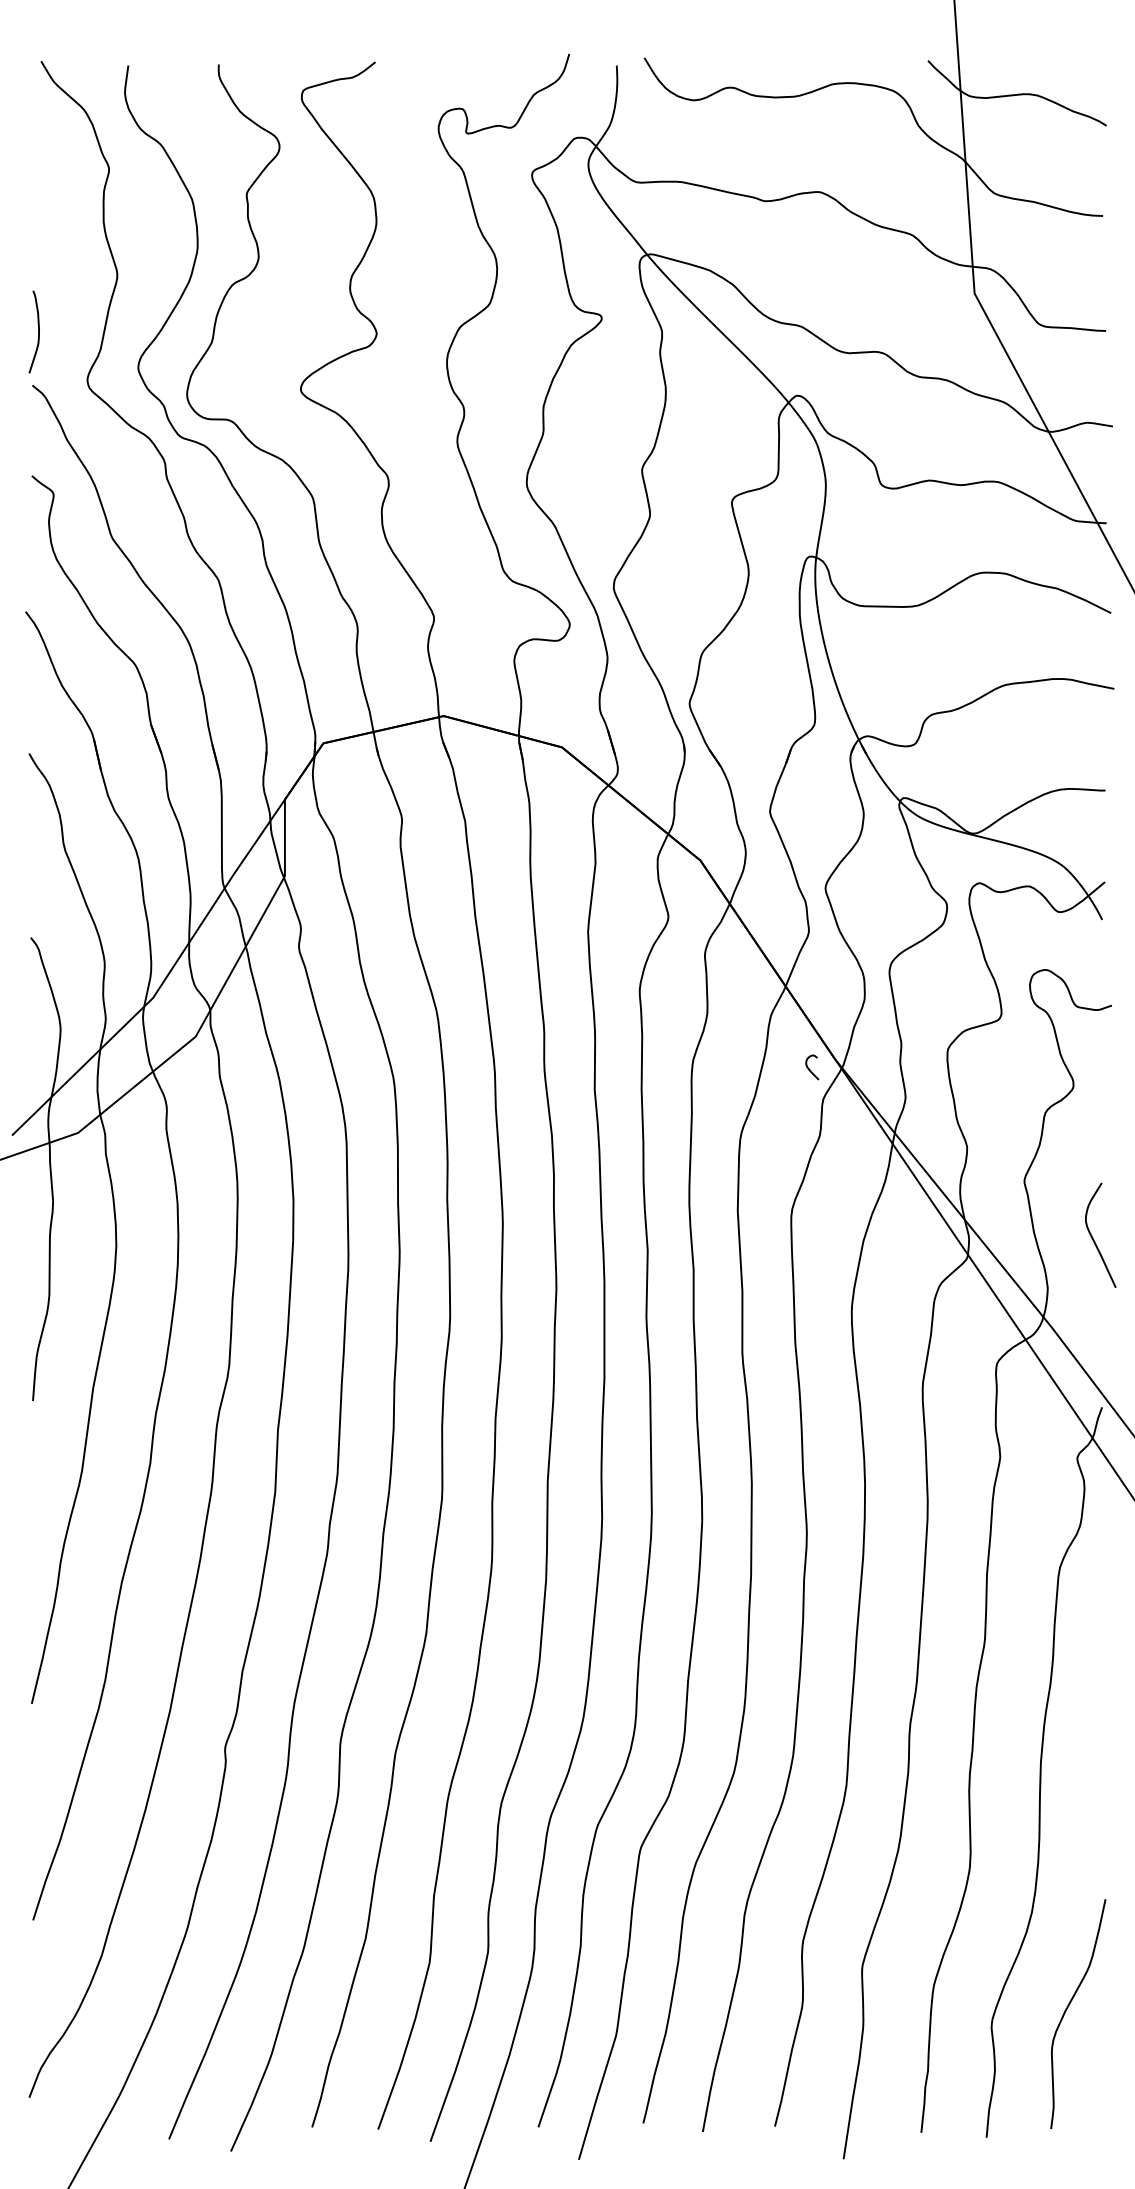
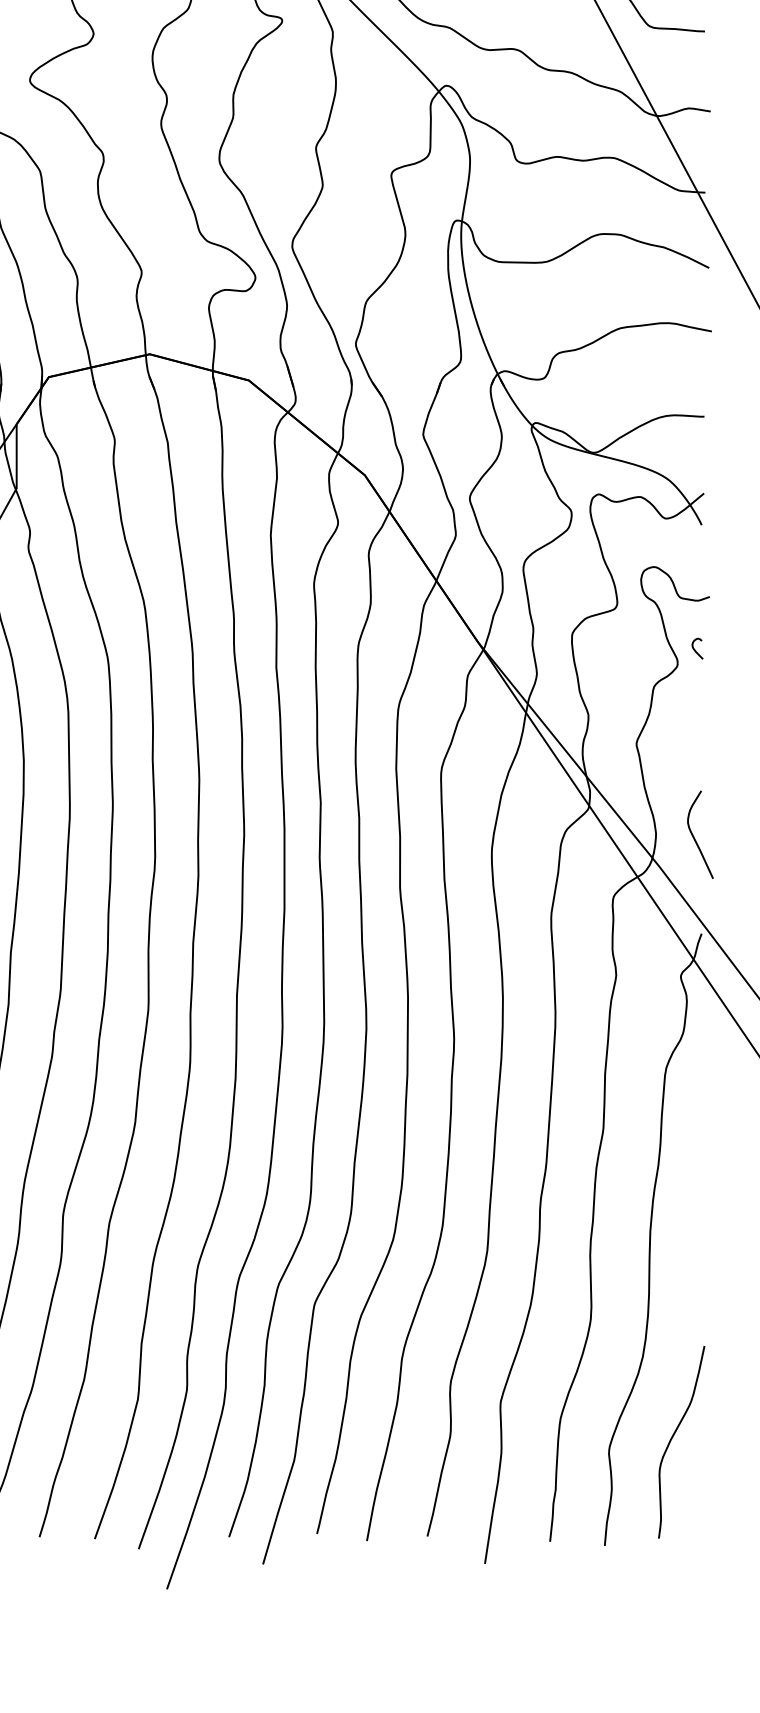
curve: (810, 1069) -> (696, 650), moved
curve: (1093, 1237) -> (694, 836), moved

